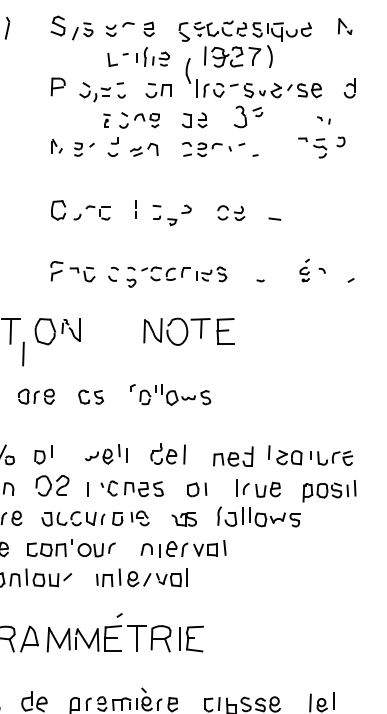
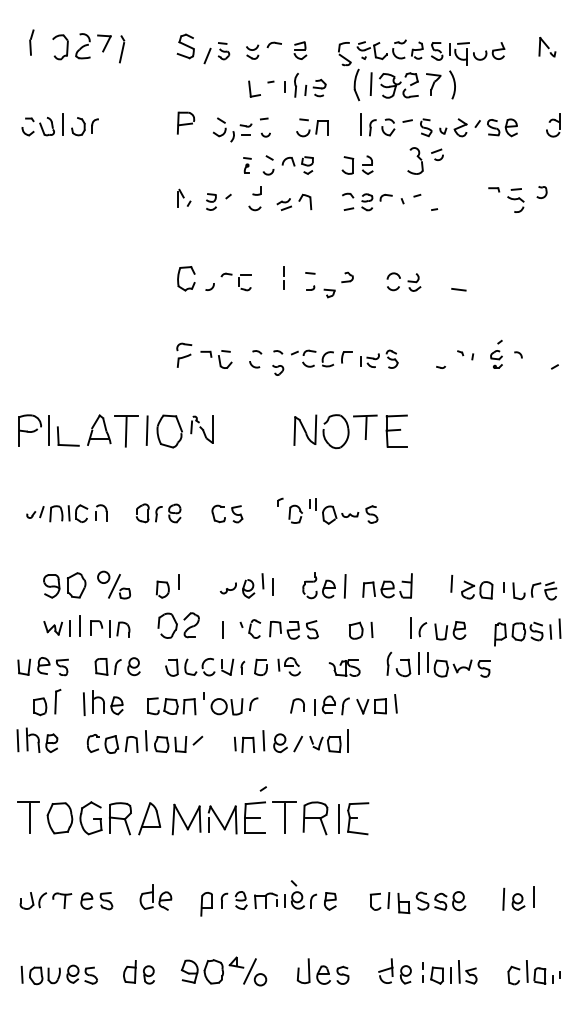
part: (188, 70) -> (356, 84), moved
part: (323, 120) -> (465, 355), moved
line: (22, 353) -> (146, 430), moved
part: (233, 456) -> (387, 585), moved

